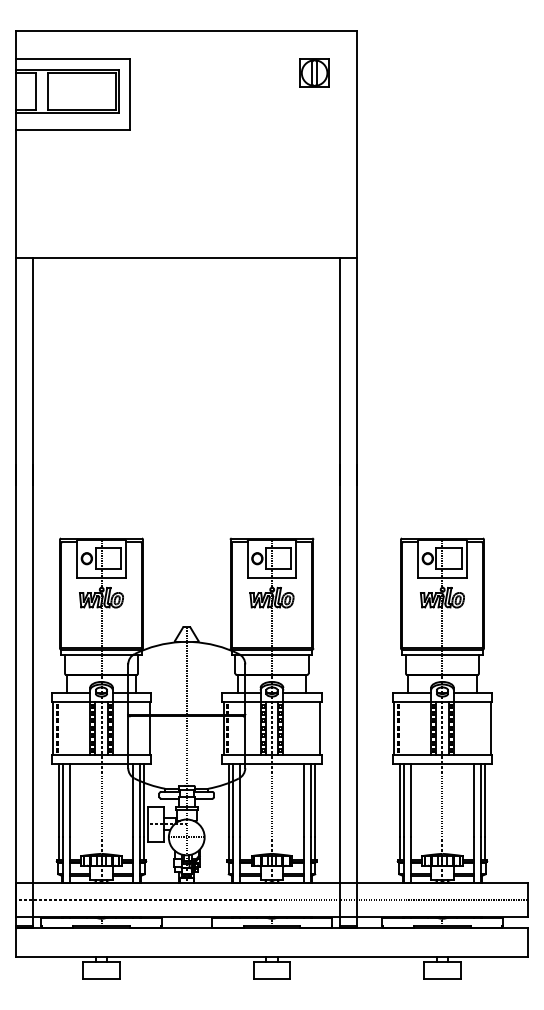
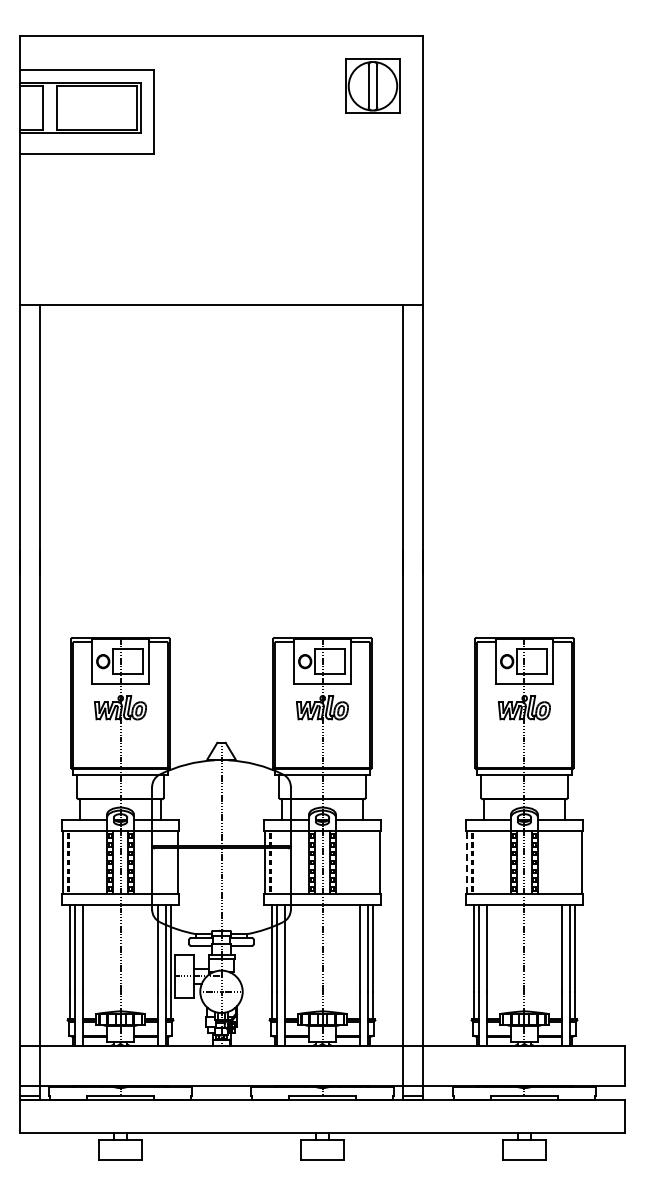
part: (314, 73) -> (372, 86), size x1.6
line: (394, 728) -> (467, 862), solid -> dashed
line: (272, 899) -> (322, 1065), removed

